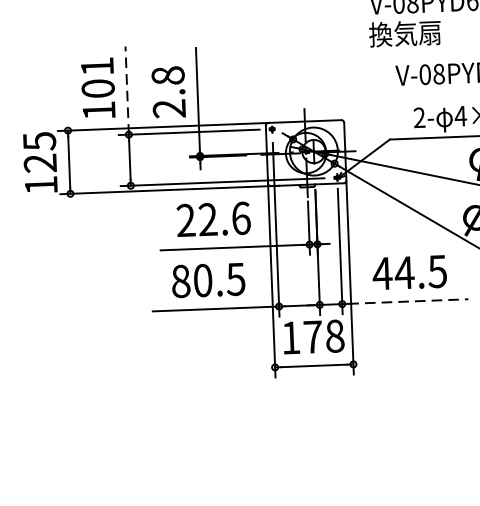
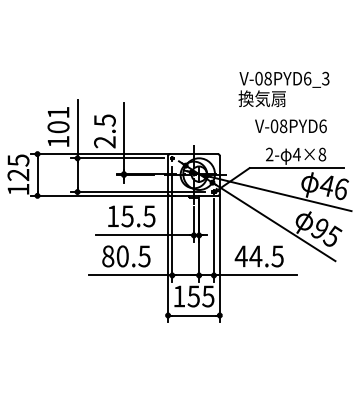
text: (167, 75) -> (104, 120), 2.8 -> 2.5
line: (127, 89) -> (77, 128), dashed -> solid
text: (213, 219) -> (131, 216), 22.6 -> 15.5
line: (408, 301) -> (257, 275), dashed -> solid
text: (323, 336) -> (200, 296), 178 -> 155

